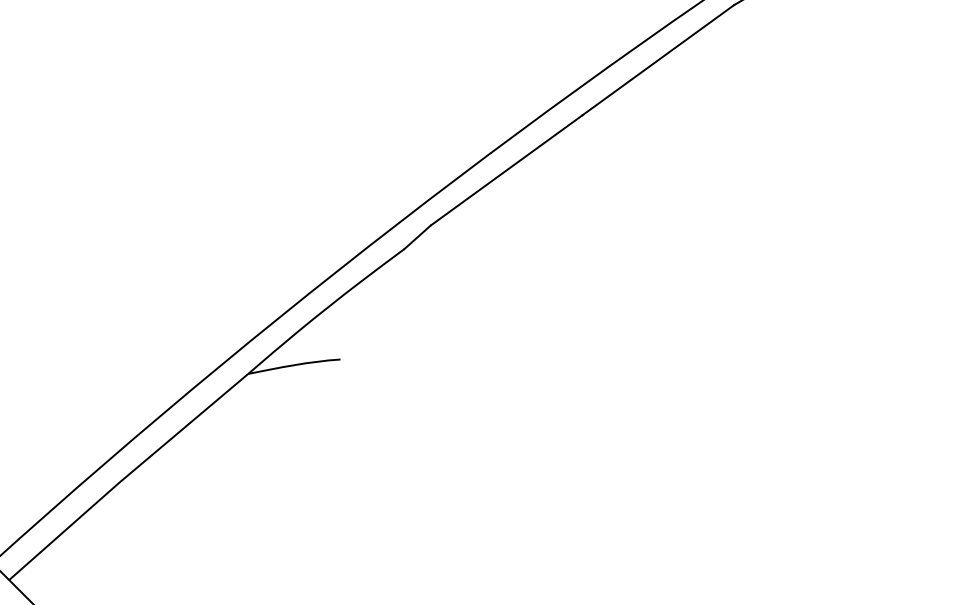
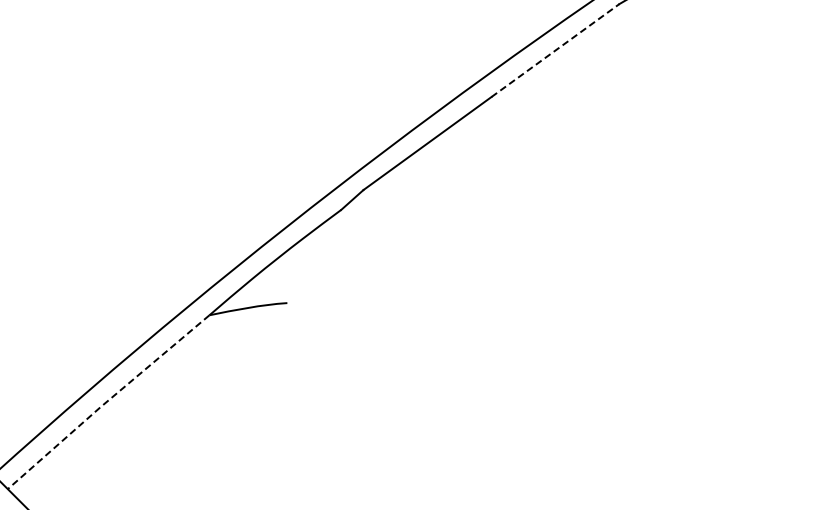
line: (658, 60) -> (555, 50), solid -> dashed
line: (127, 476) -> (107, 401), solid -> dashed

